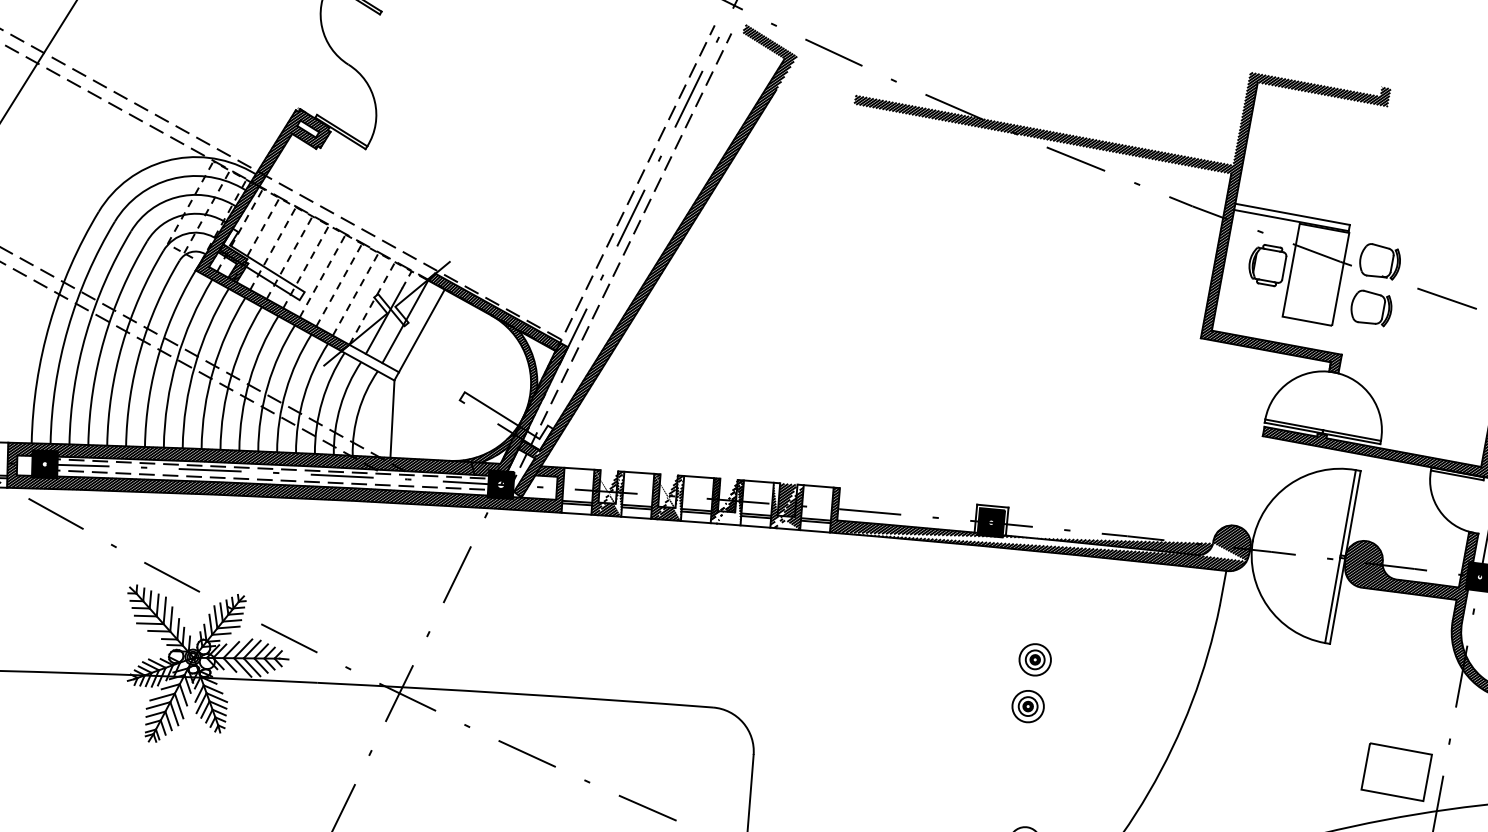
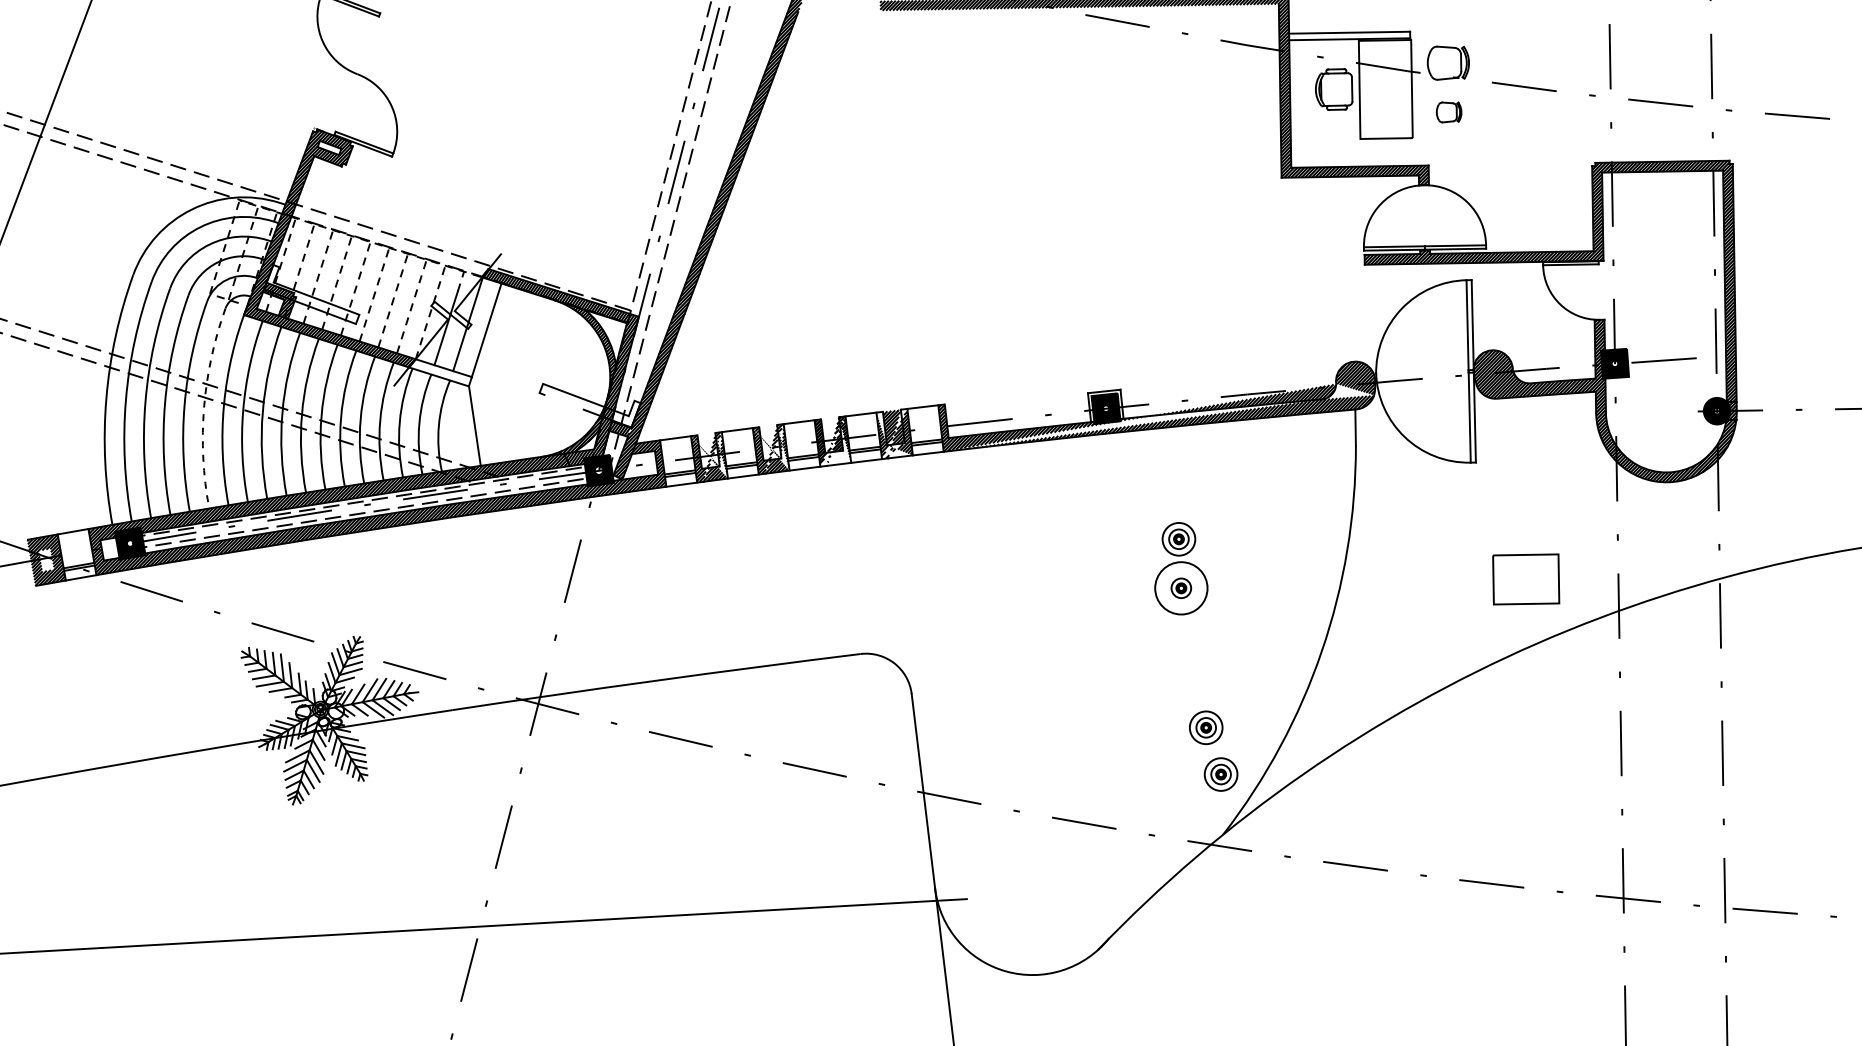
part: (1370, 308) -> (1448, 112), size x0.6
arc: (140, 350) -> (204, 407), solid -> dashed
circle: (1028, 706) -> (1181, 588), size x1.6
part: (1397, 772) -> (1526, 579), moved

